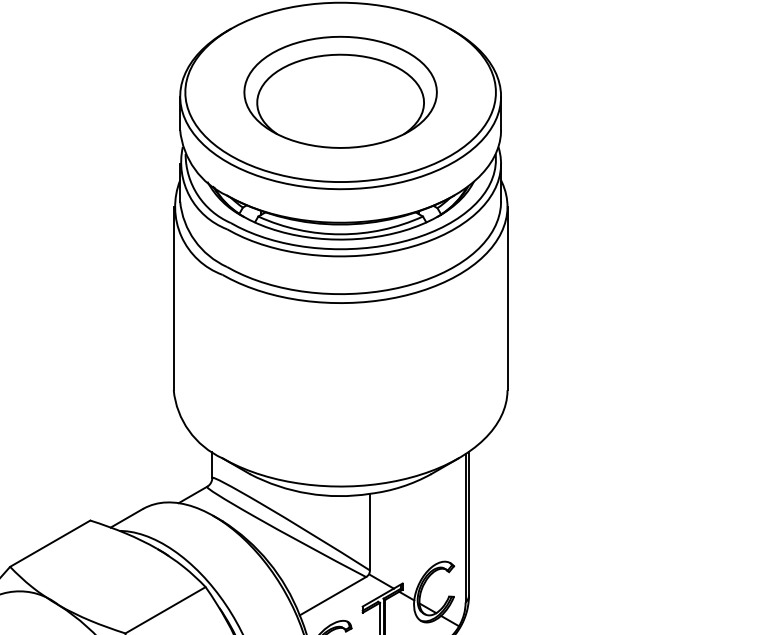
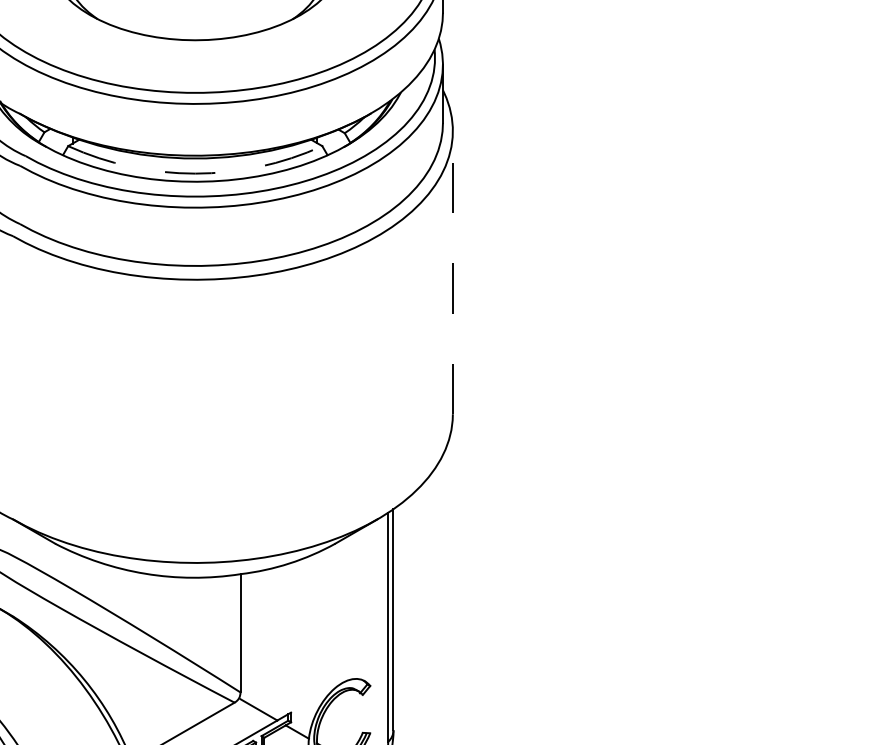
arc: (340, 234) -> (195, 173), solid -> dashed
line: (507, 298) -> (452, 272), solid -> dashed

